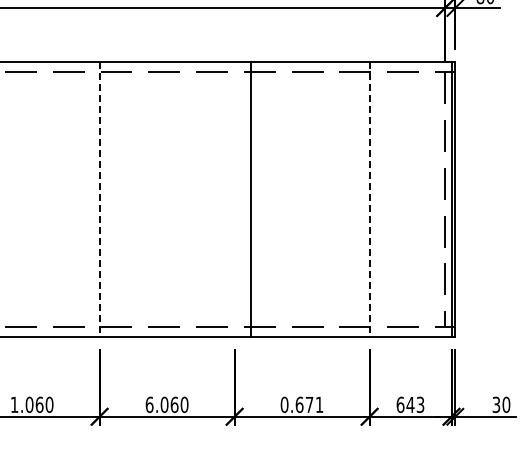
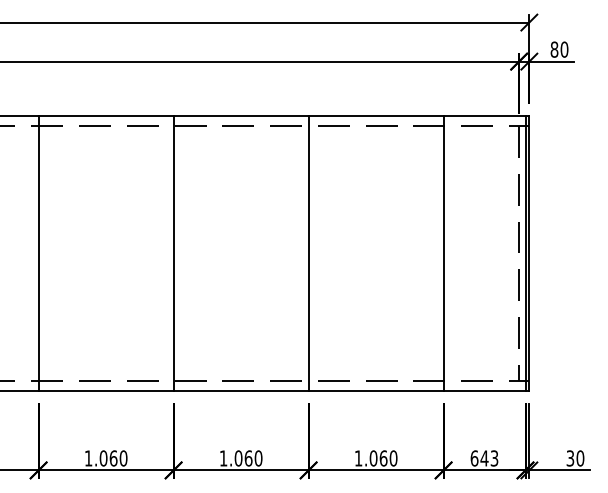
line: (250, 198) -> (308, 252), moved
line: (99, 199) -> (173, 253), dashed -> solid
line: (369, 199) -> (443, 253), dashed -> solid
text: (149, 404) -> (223, 458), 6.060 -> 1.060
text: (301, 404) -> (375, 458), 0.671 -> 1.060

